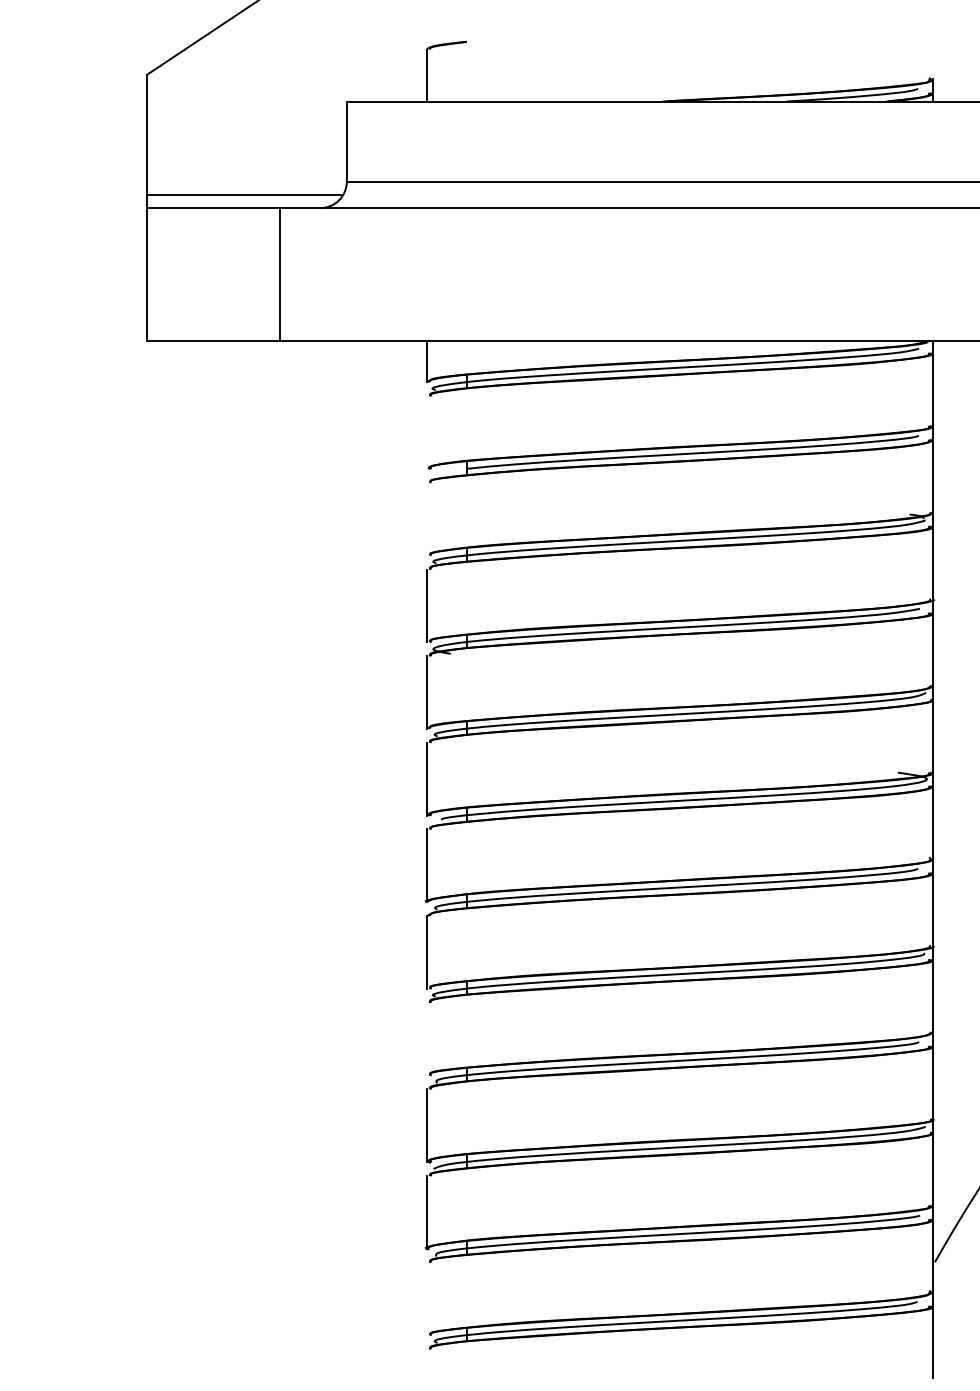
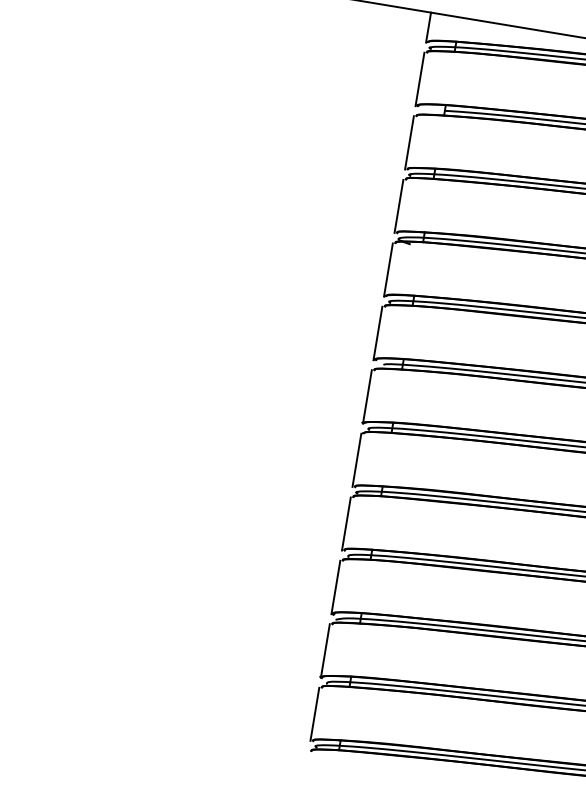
line: (426, 432) -> (419, 79), added
line: (426, 518) -> (409, 142), added
line: (426, 1039) -> (346, 524), added
line: (426, 1298) -> (314, 714), added

